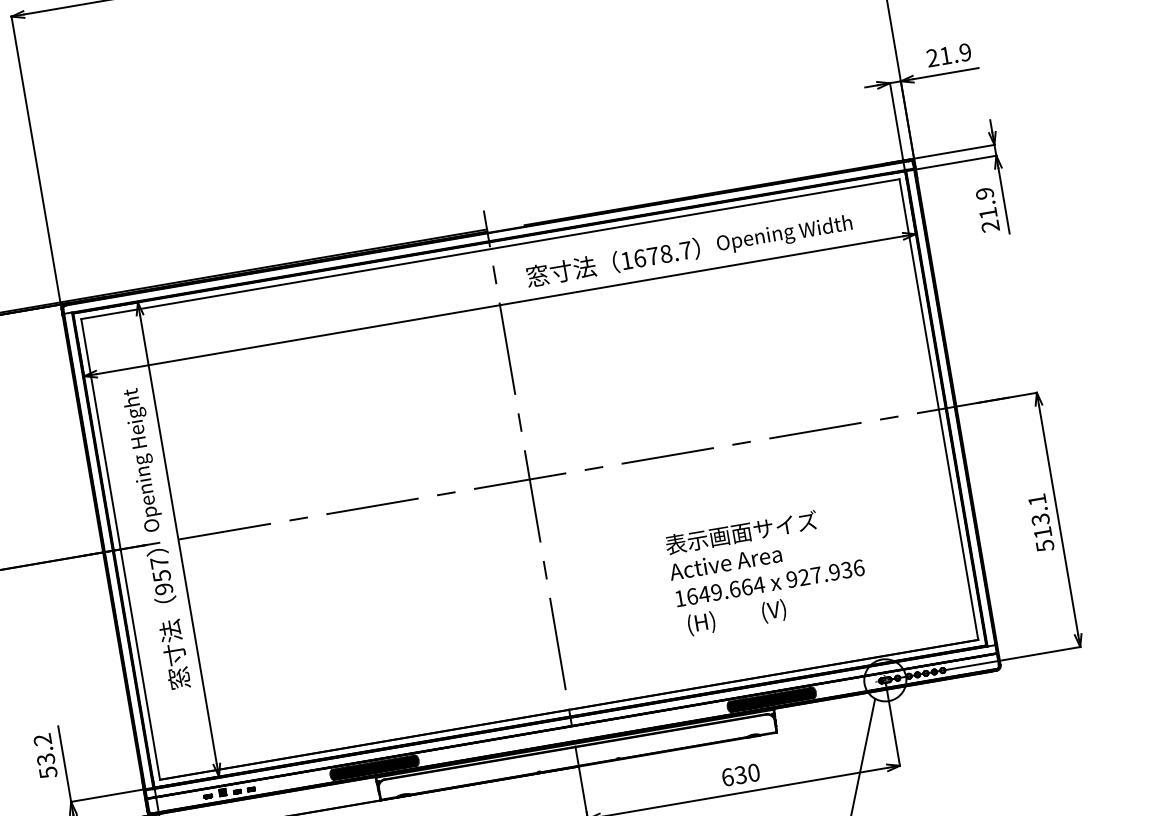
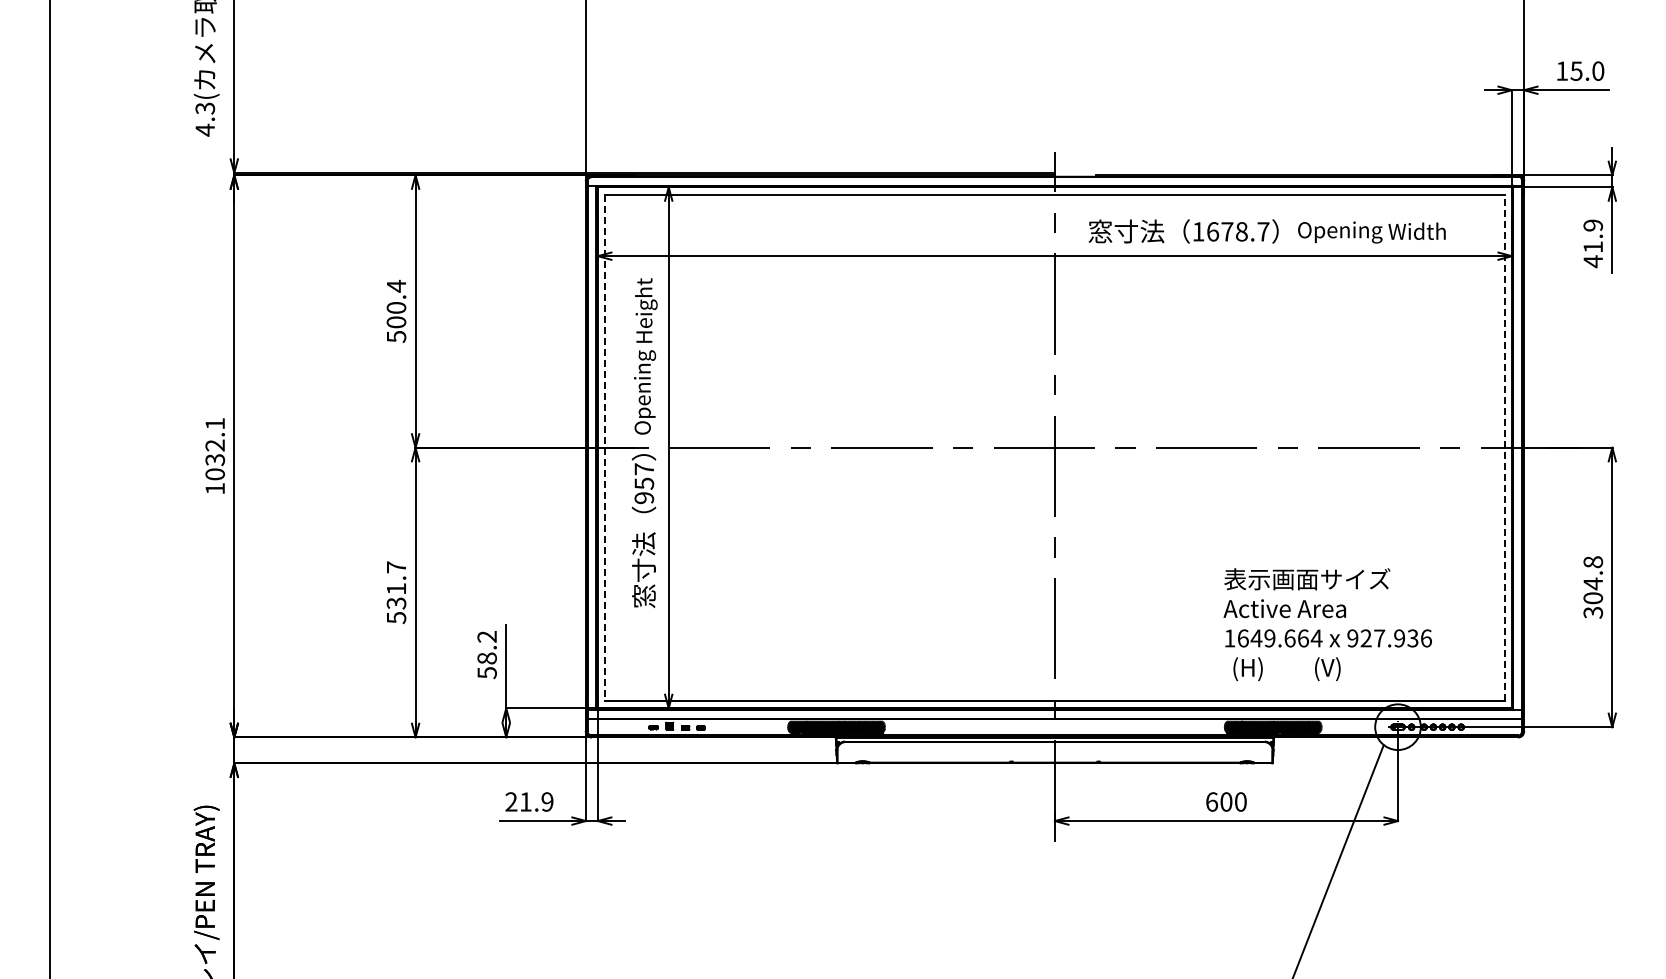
text: (949, 54) -> (1580, 70), 21.9 -> 15.0
text: (989, 226) -> (1592, 261), 21.9 -> 41.9
line: (938, 409) -> (1504, 447), solid -> dashed
text: (1041, 522) -> (1593, 587), 513.1 -> 304.8
line: (121, 550) -> (605, 448), solid -> dashed
text: (766, 570) -> (1327, 624), moved
text: (45, 759) -> (486, 658), 53.2 -> 58.2
text: (740, 774) -> (1226, 801), 630 -> 600

